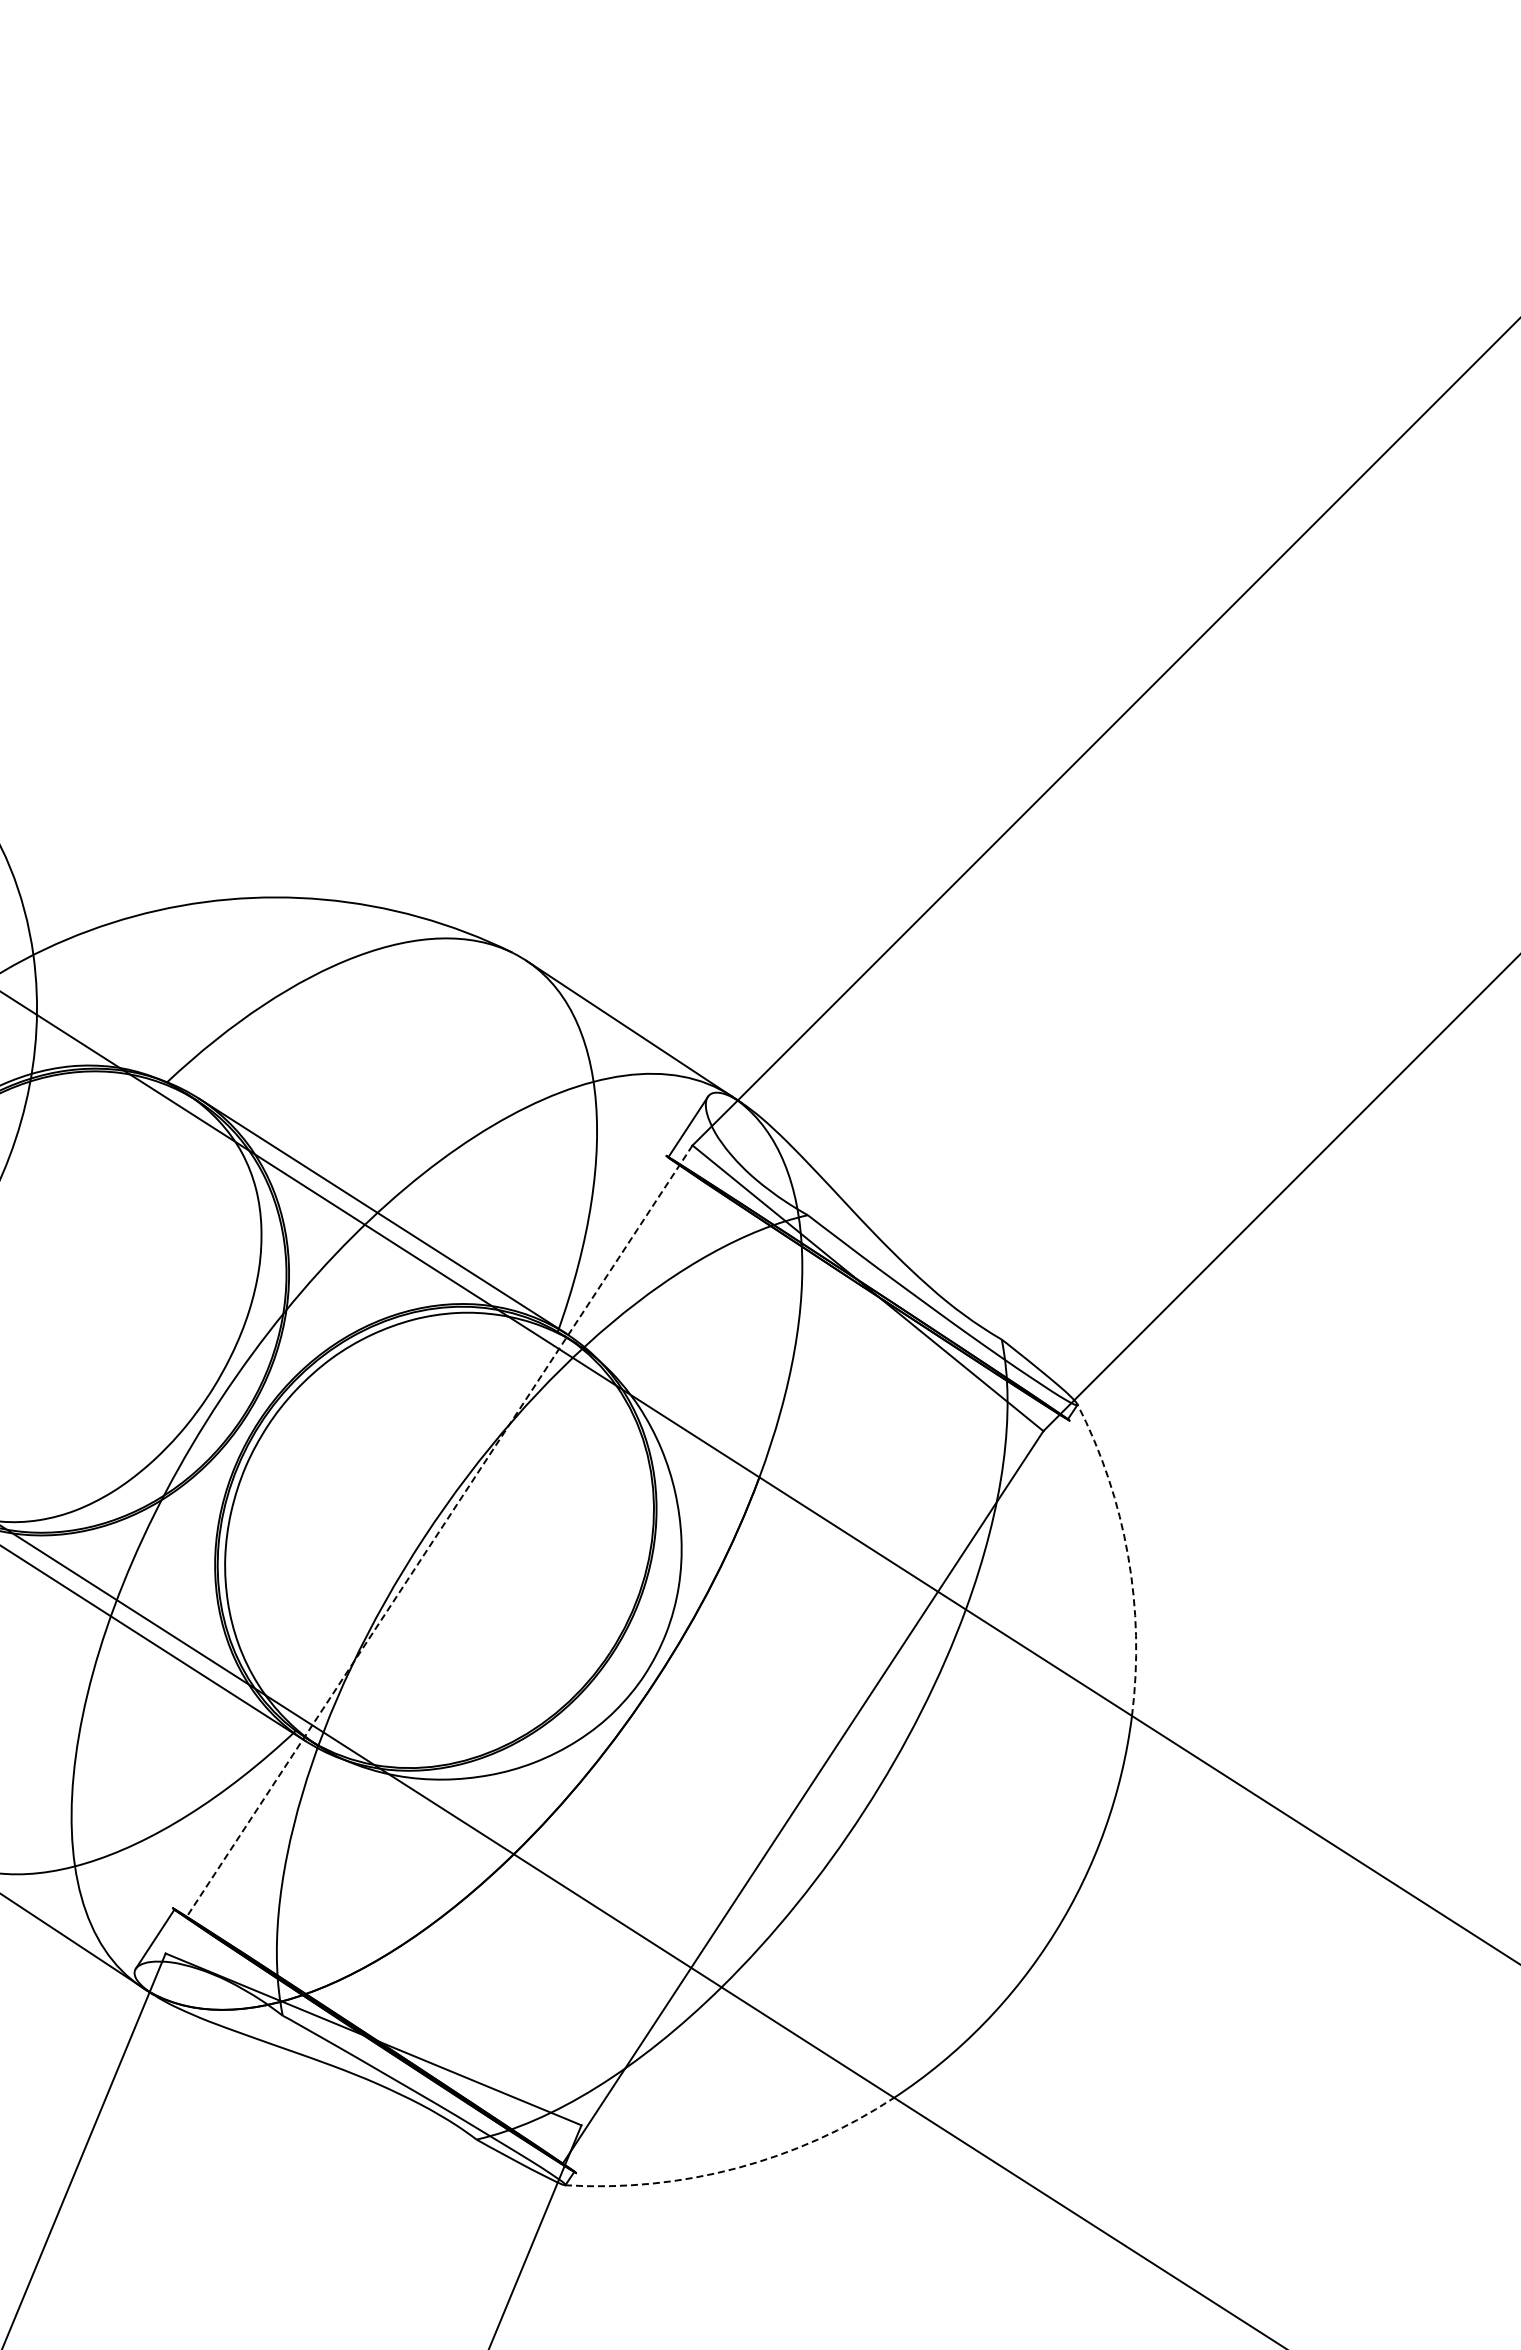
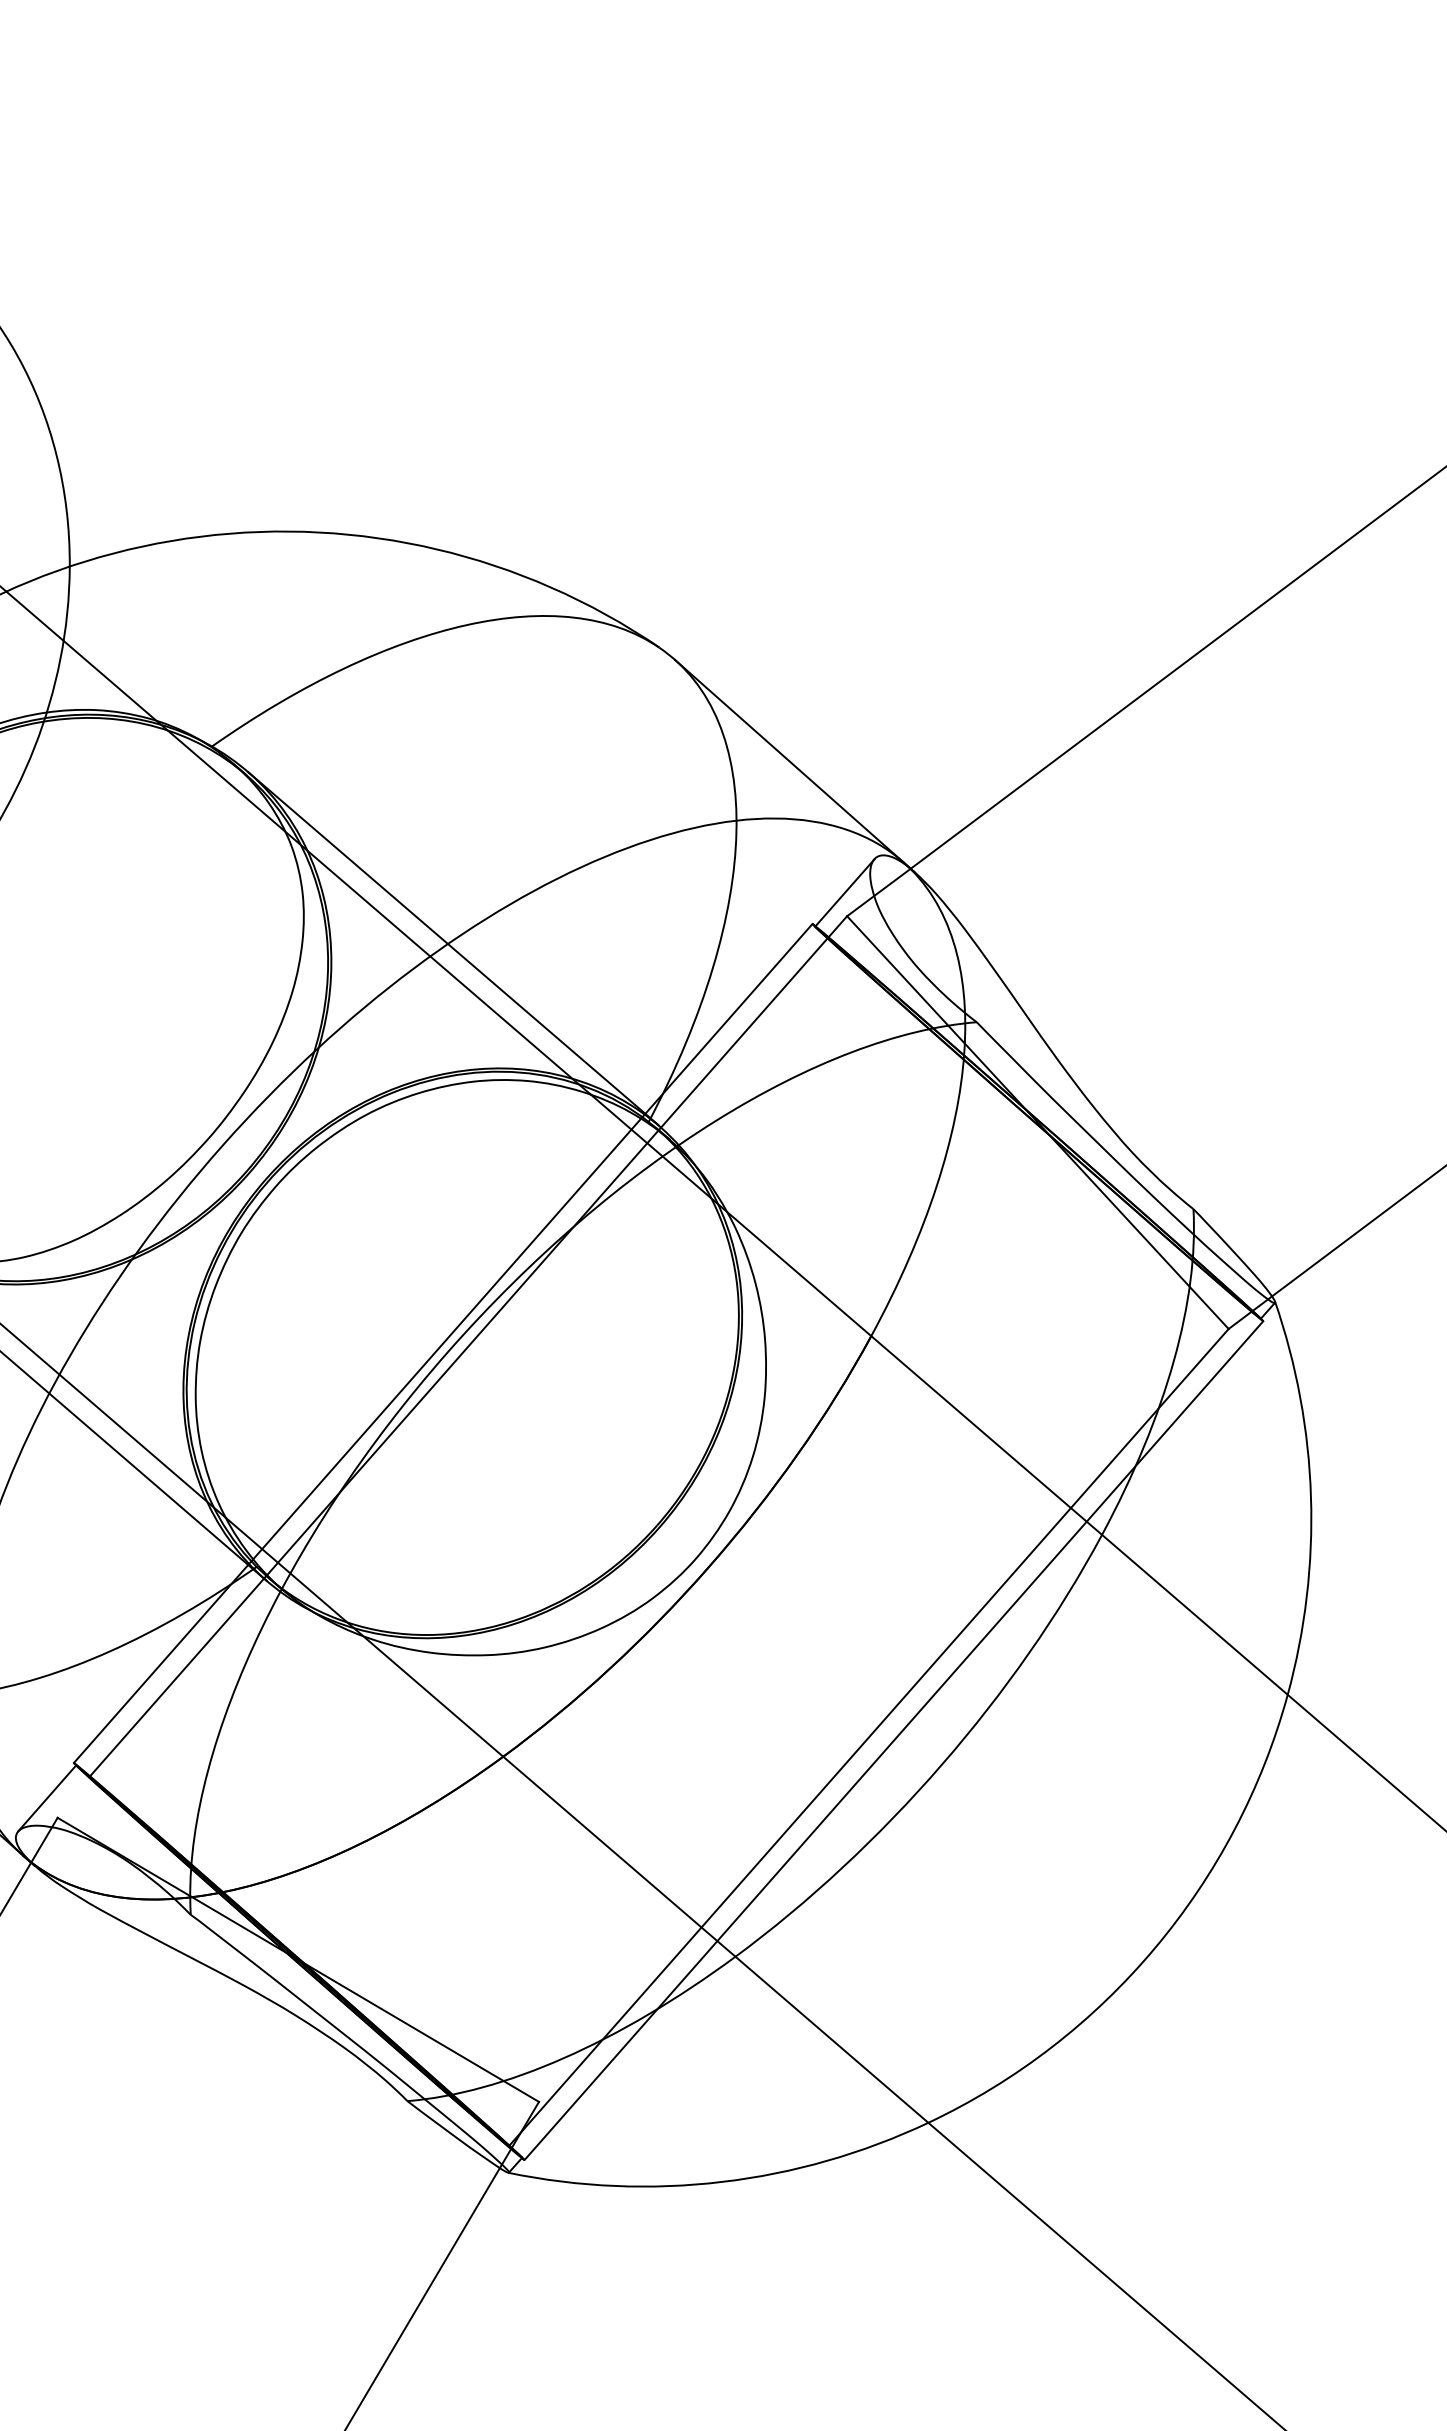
line: (418, 1531) -> (442, 1343), added
line: (439, 1531) -> (468, 1346), dashed -> solid
arc: (1128, 1555) -> (1311, 1496), dashed -> solid
line: (823, 1797) -> (894, 1741), added
arc: (736, 2168) -> (722, 2182), dashed -> solid

